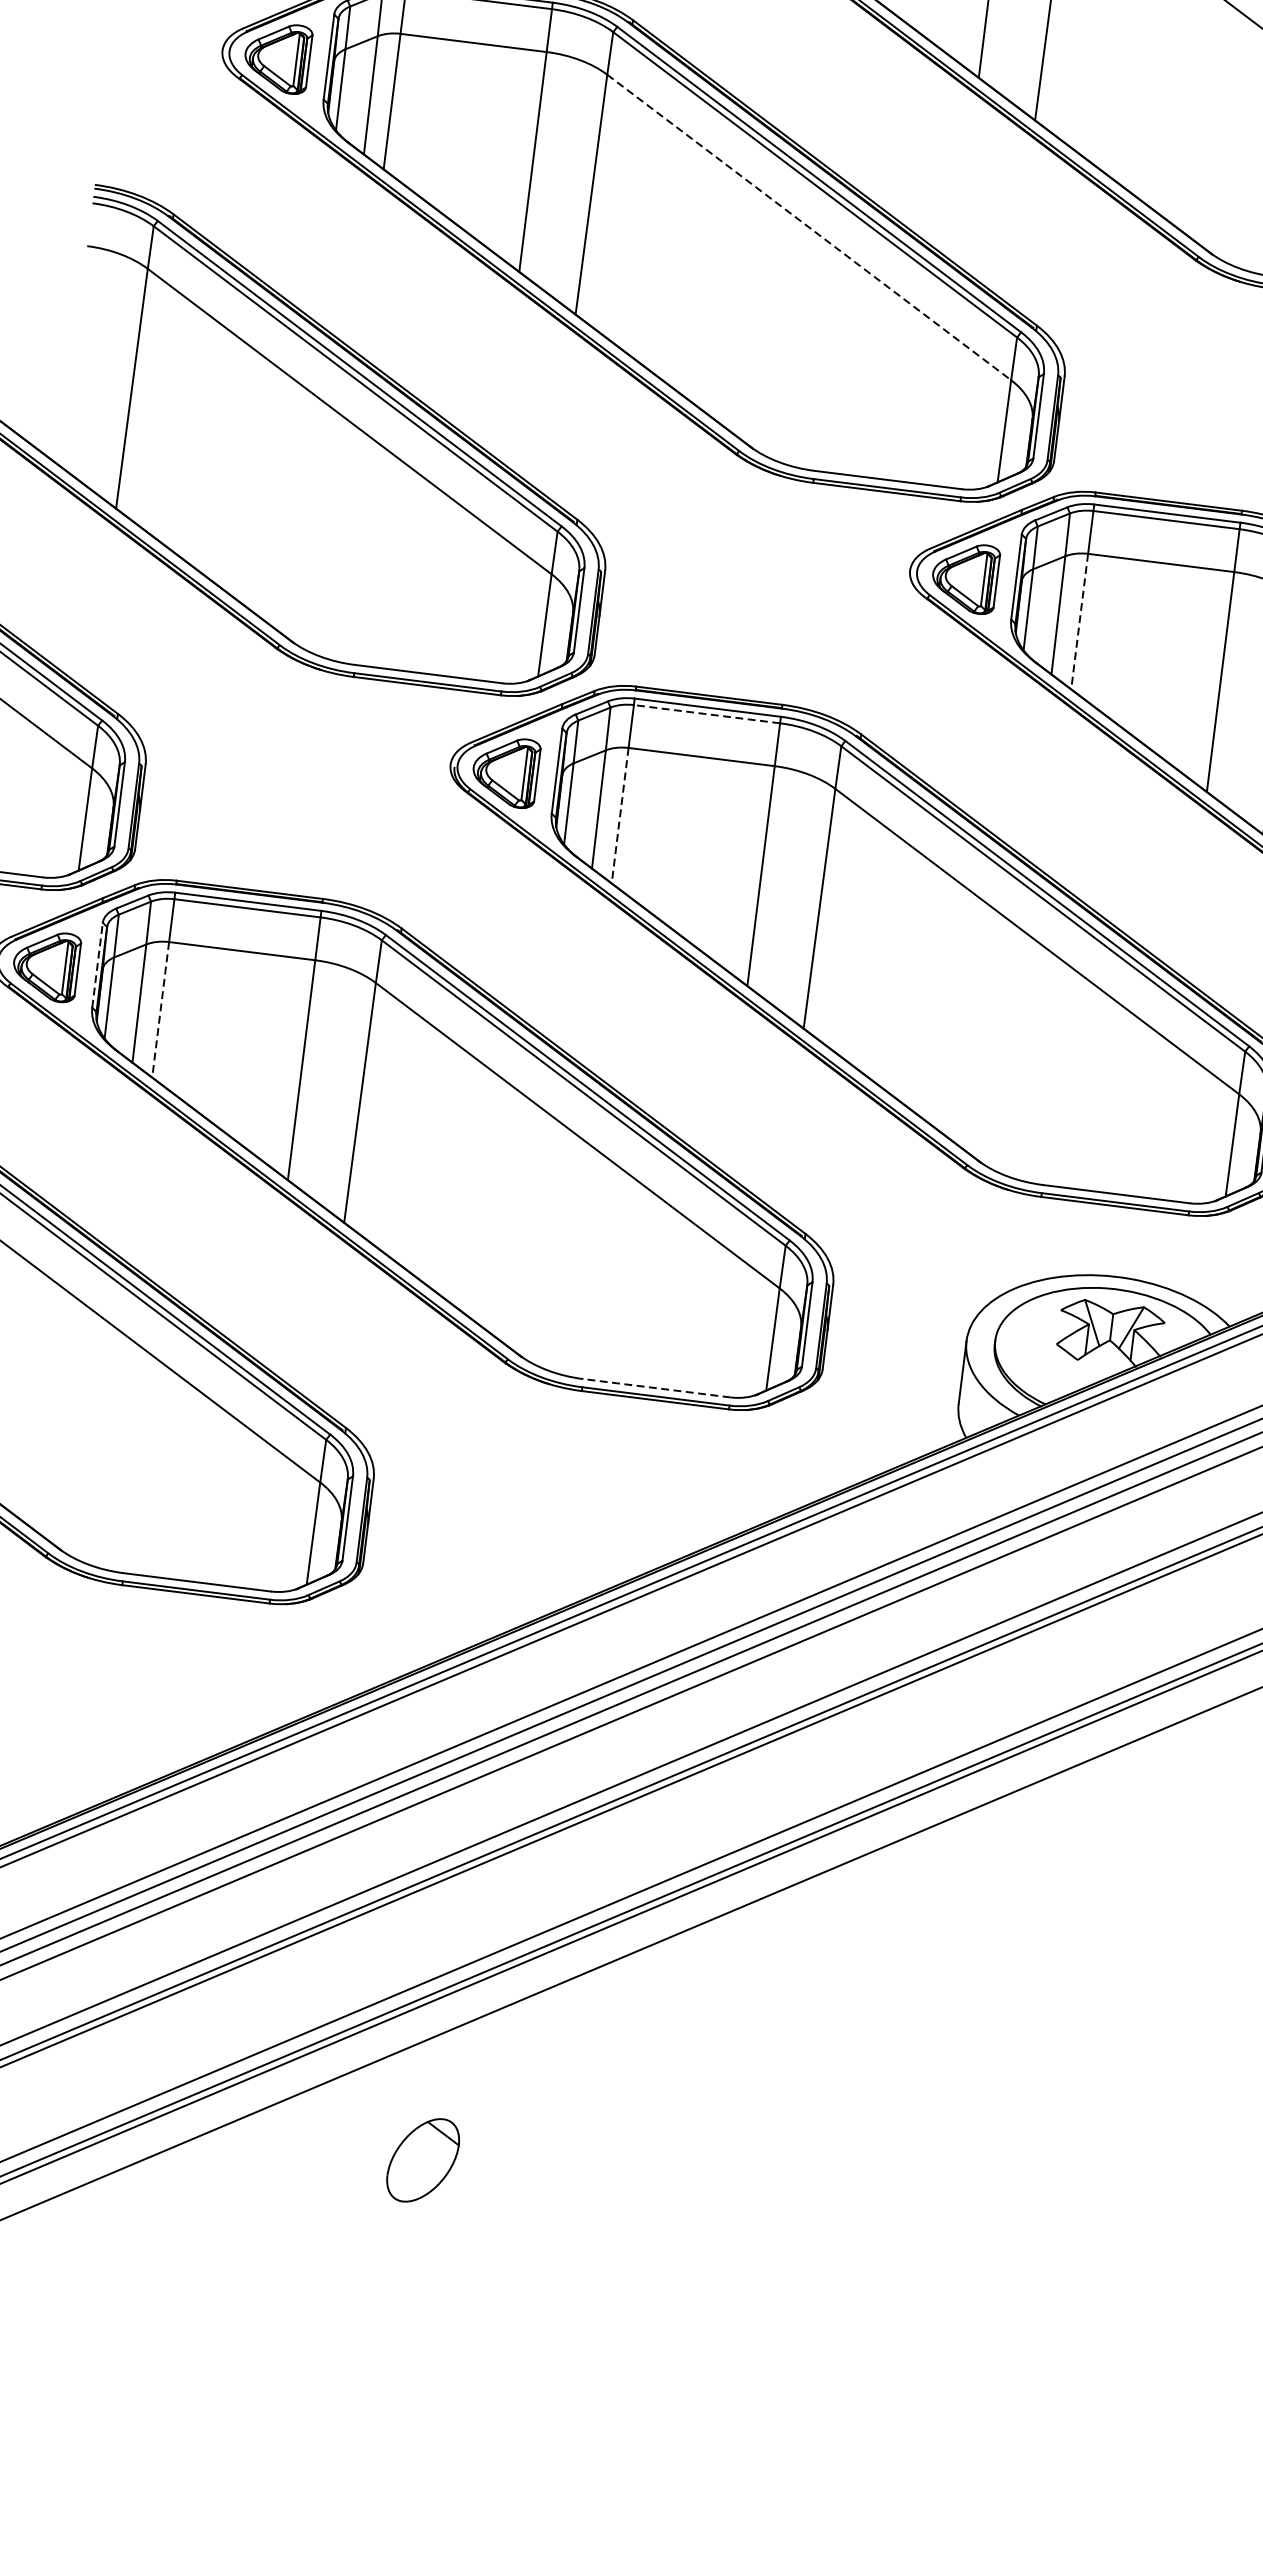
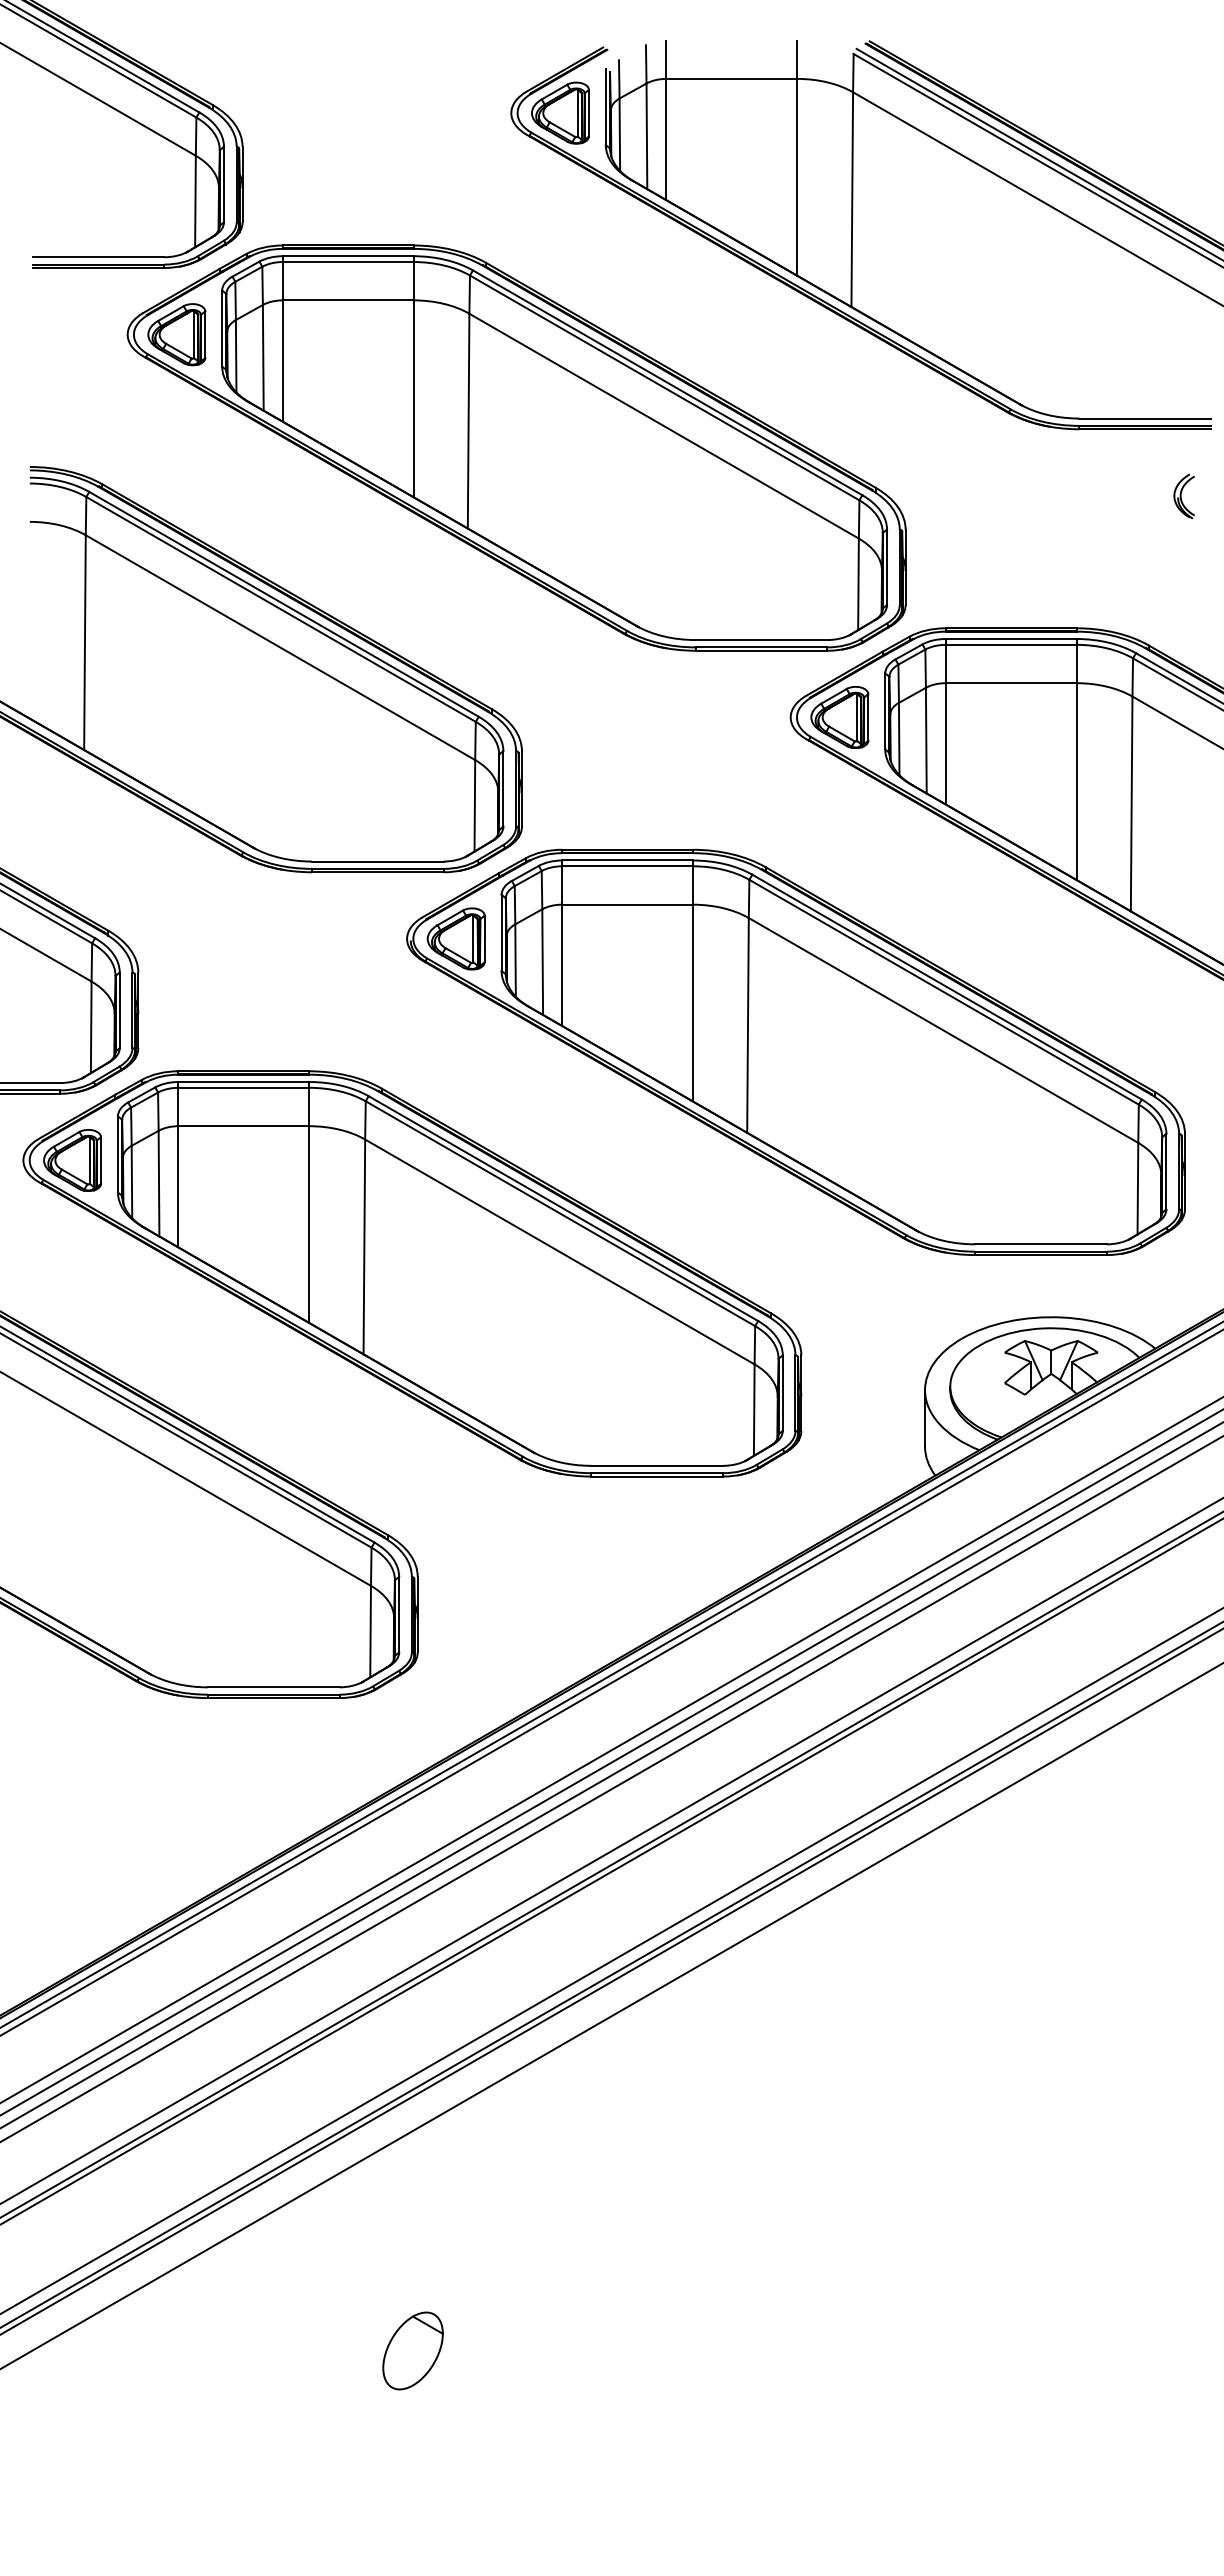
line: (809, 227) -> (664, 426), dashed -> solid
line: (1079, 621) -> (945, 743), dashed -> solid
line: (707, 714) -> (627, 866), dashed -> solid
line: (620, 815) -> (562, 965), dashed -> solid
line: (97, 964) -> (117, 1153), dashed -> solid
line: (160, 1009) -> (178, 1186), dashed -> solid
line: (657, 1387) -> (657, 1465), dashed -> solid
part: (422, 2159) -> (412, 2350), moved

